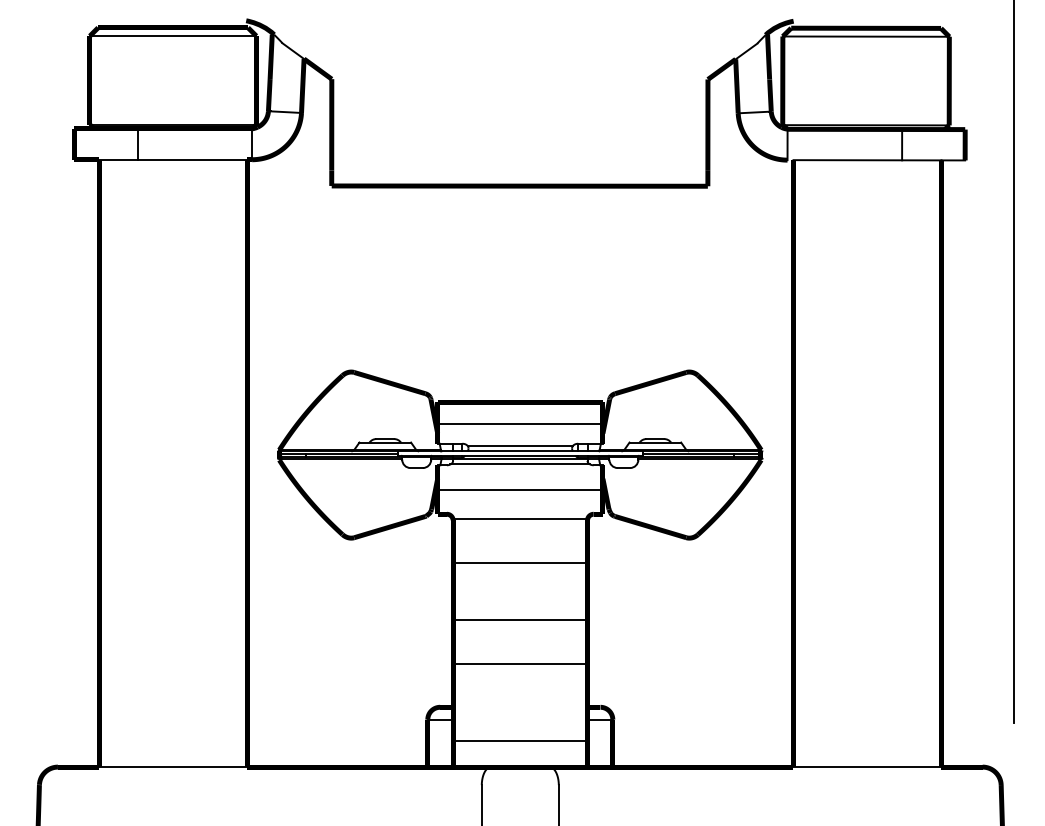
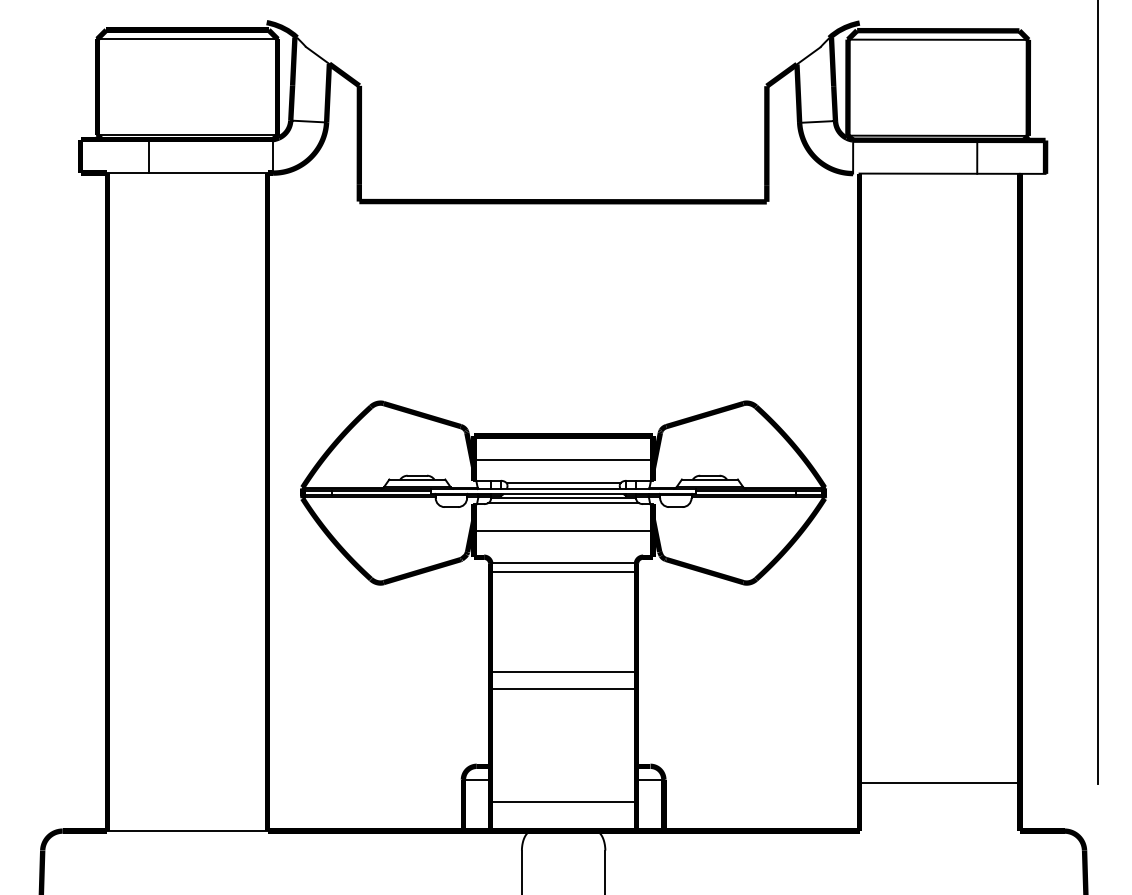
line: (520, 563) -> (563, 572), moved
line: (520, 663) -> (563, 688), moved
line: (867, 767) -> (939, 783), moved

